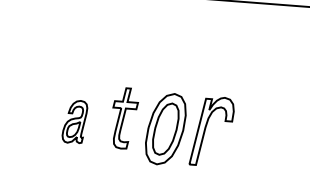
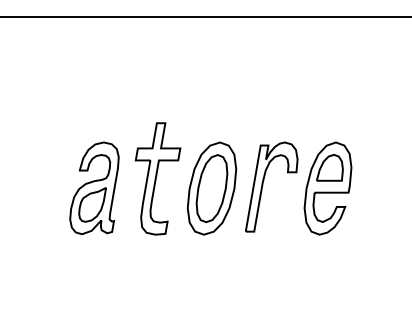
part: (124, 118) -> (157, 178), size x1.43
part: (74, 121) -> (94, 187), size x1.67
part: (255, 135) -> (327, 188), added

